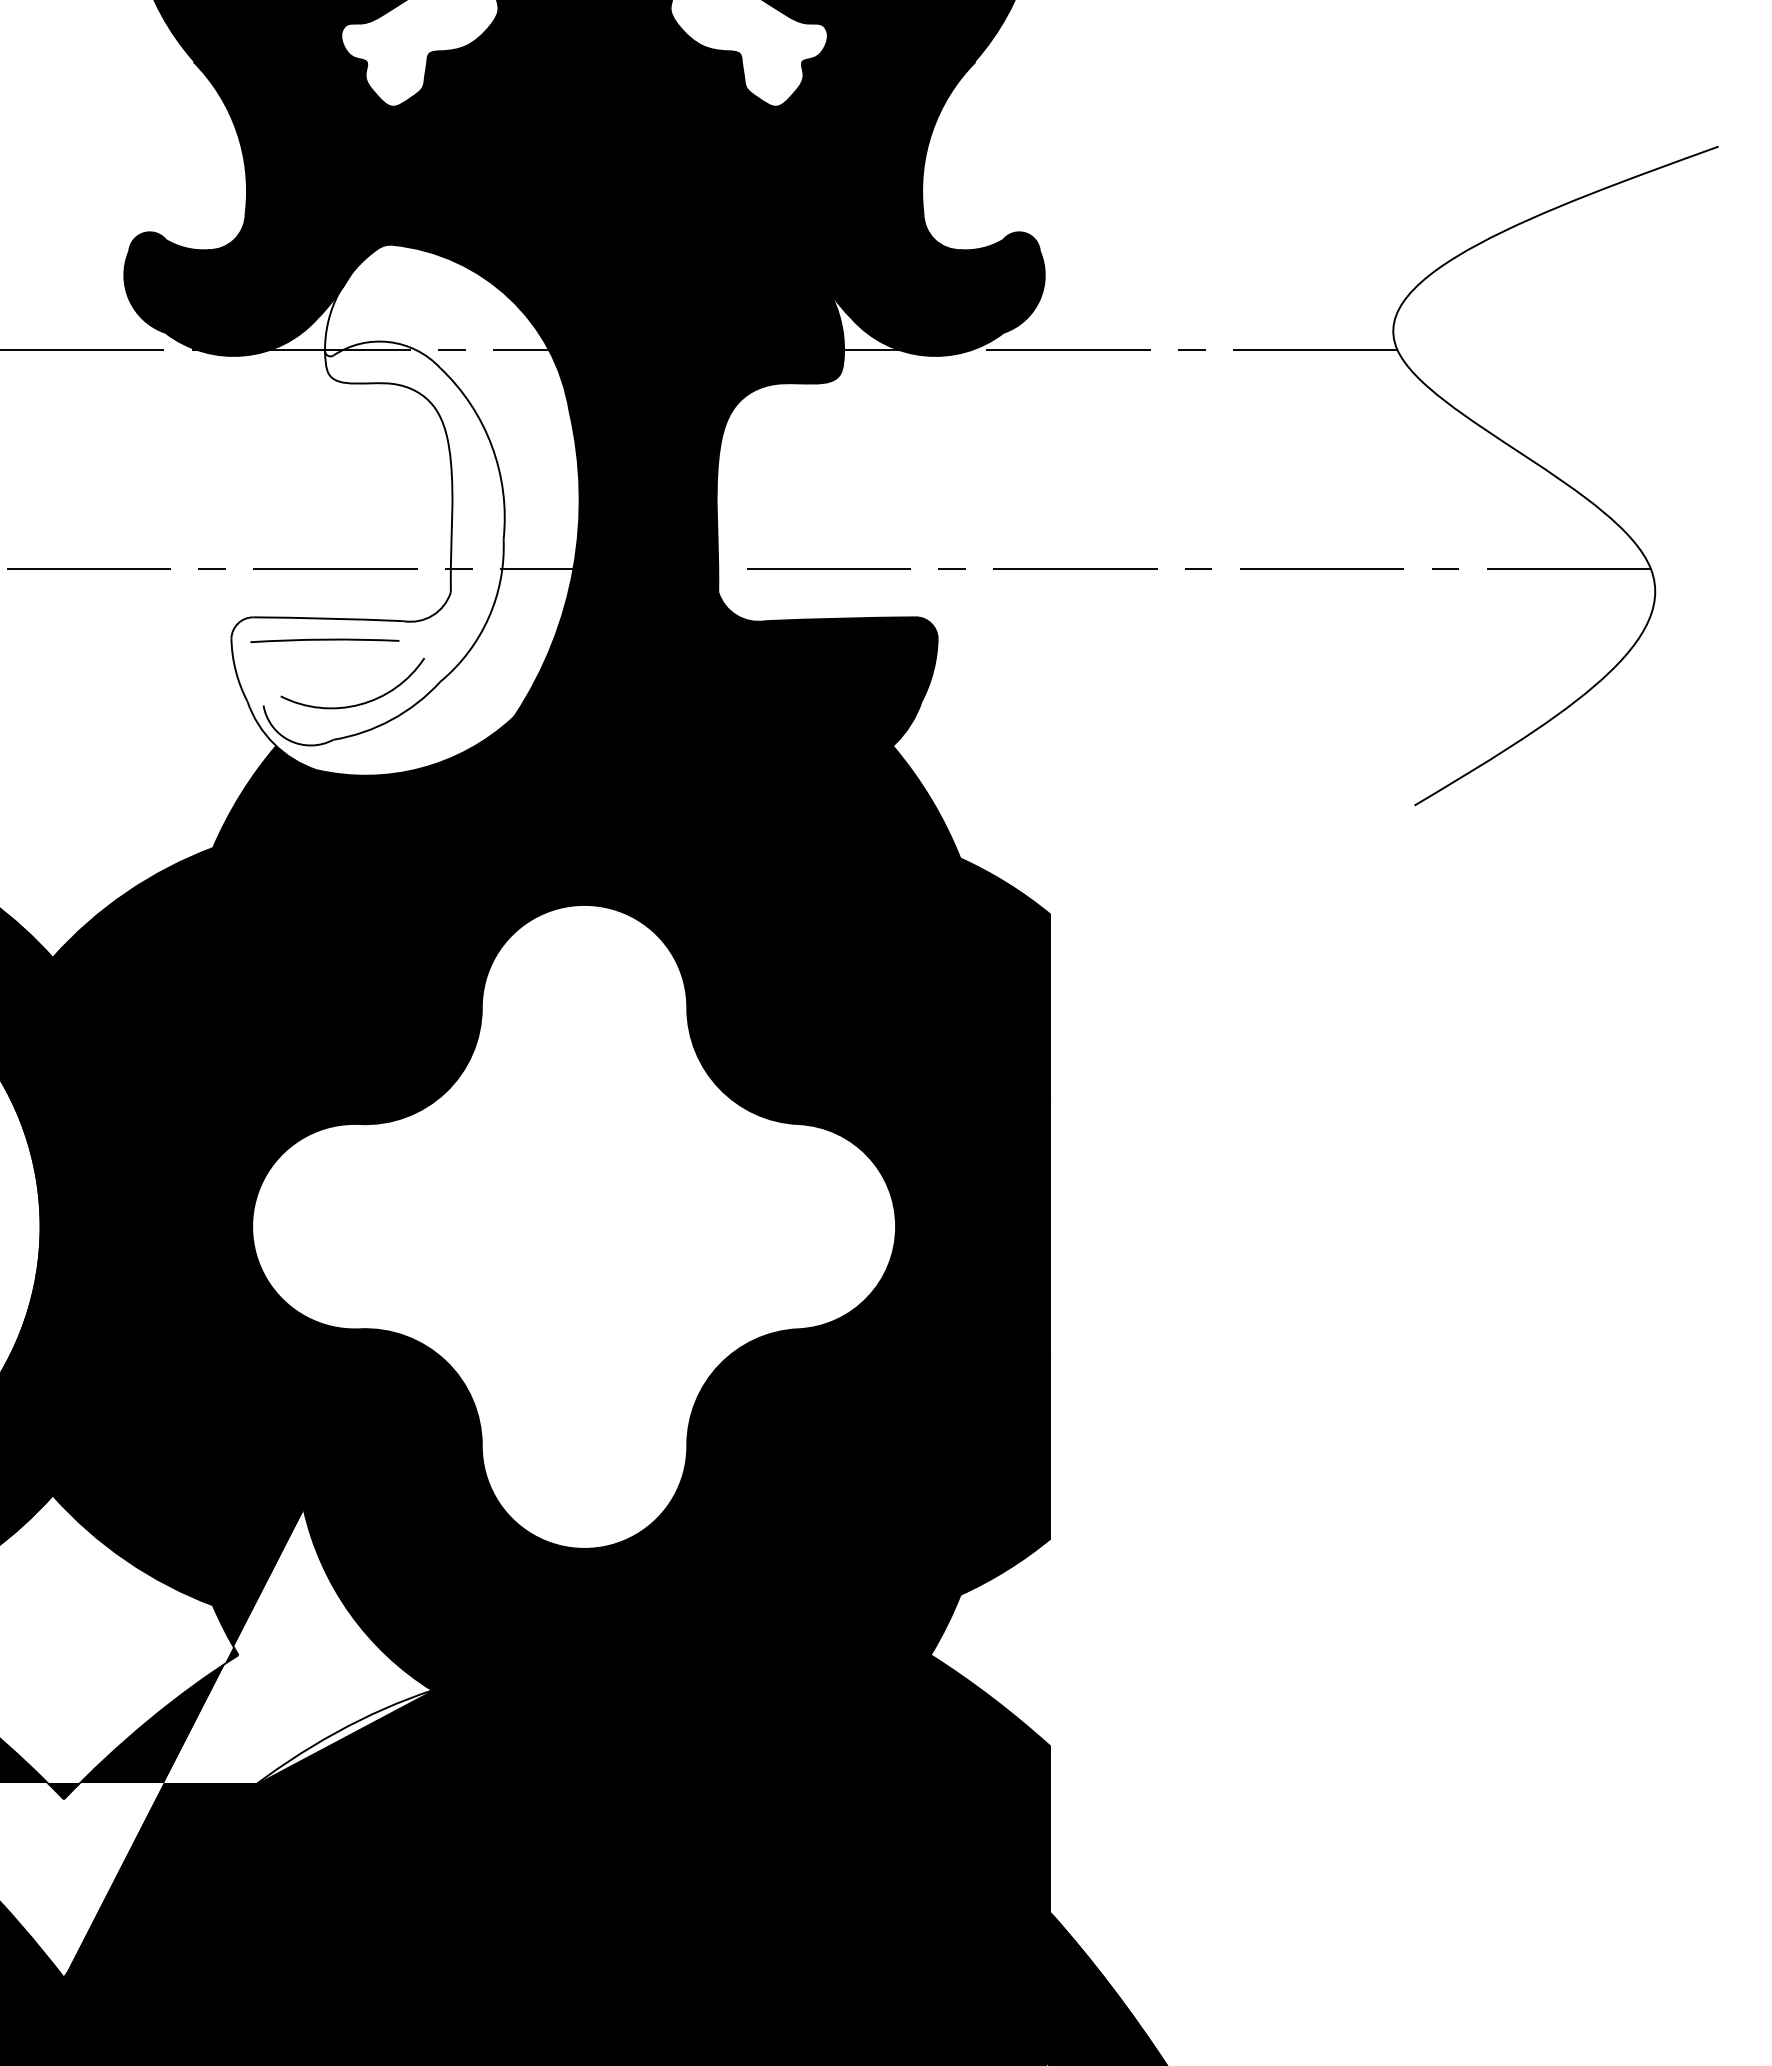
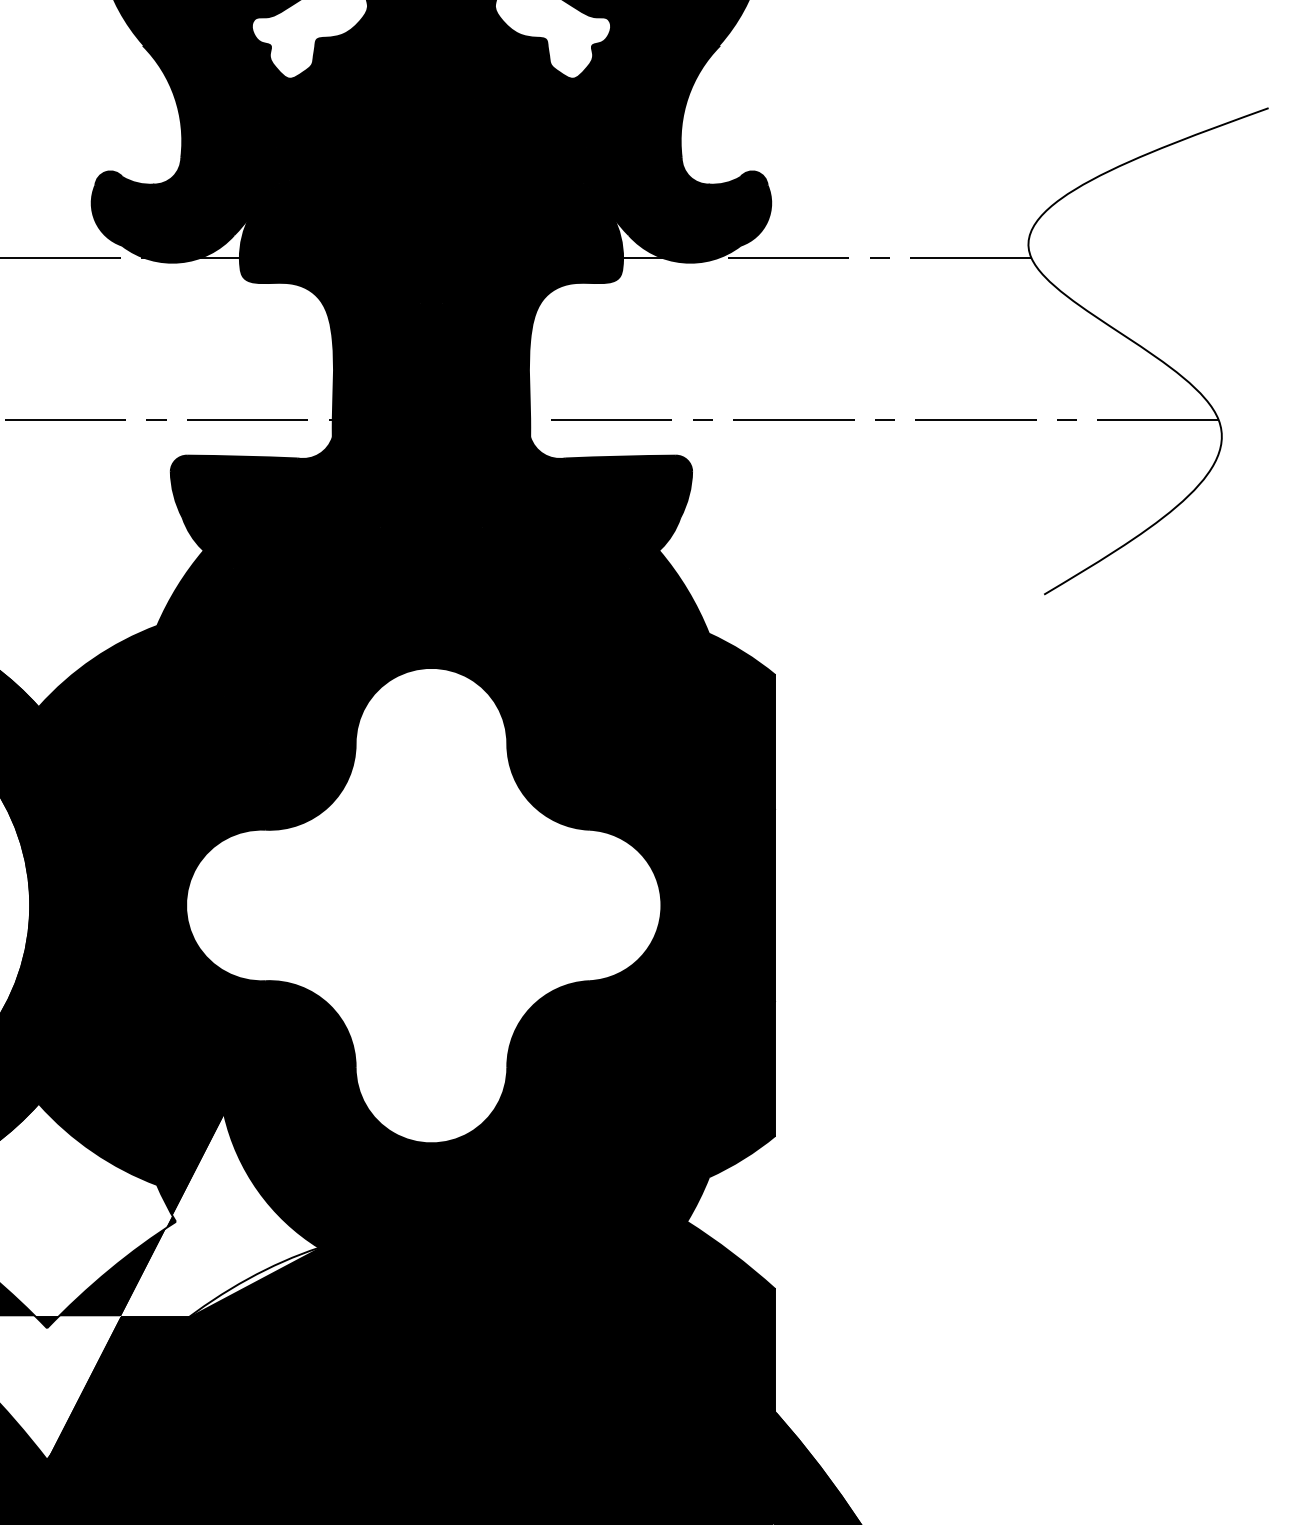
fill: (405, 509) -> (299, 376), added

